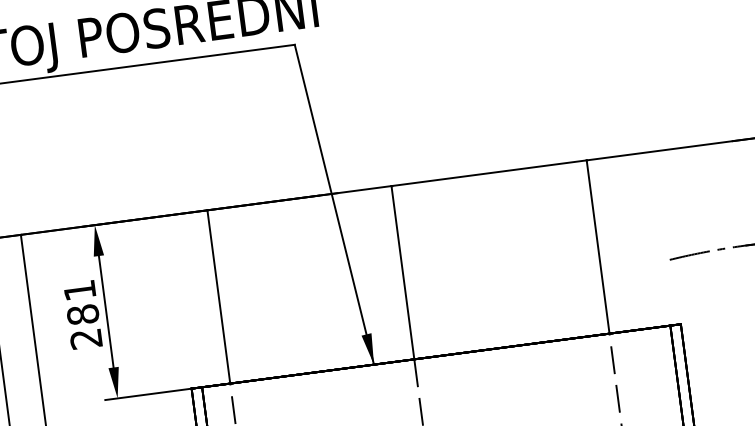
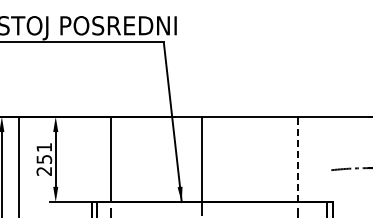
line: (598, 247) -> (297, 159), solid -> dashed
text: (83, 312) -> (44, 158), 281 -> 251

